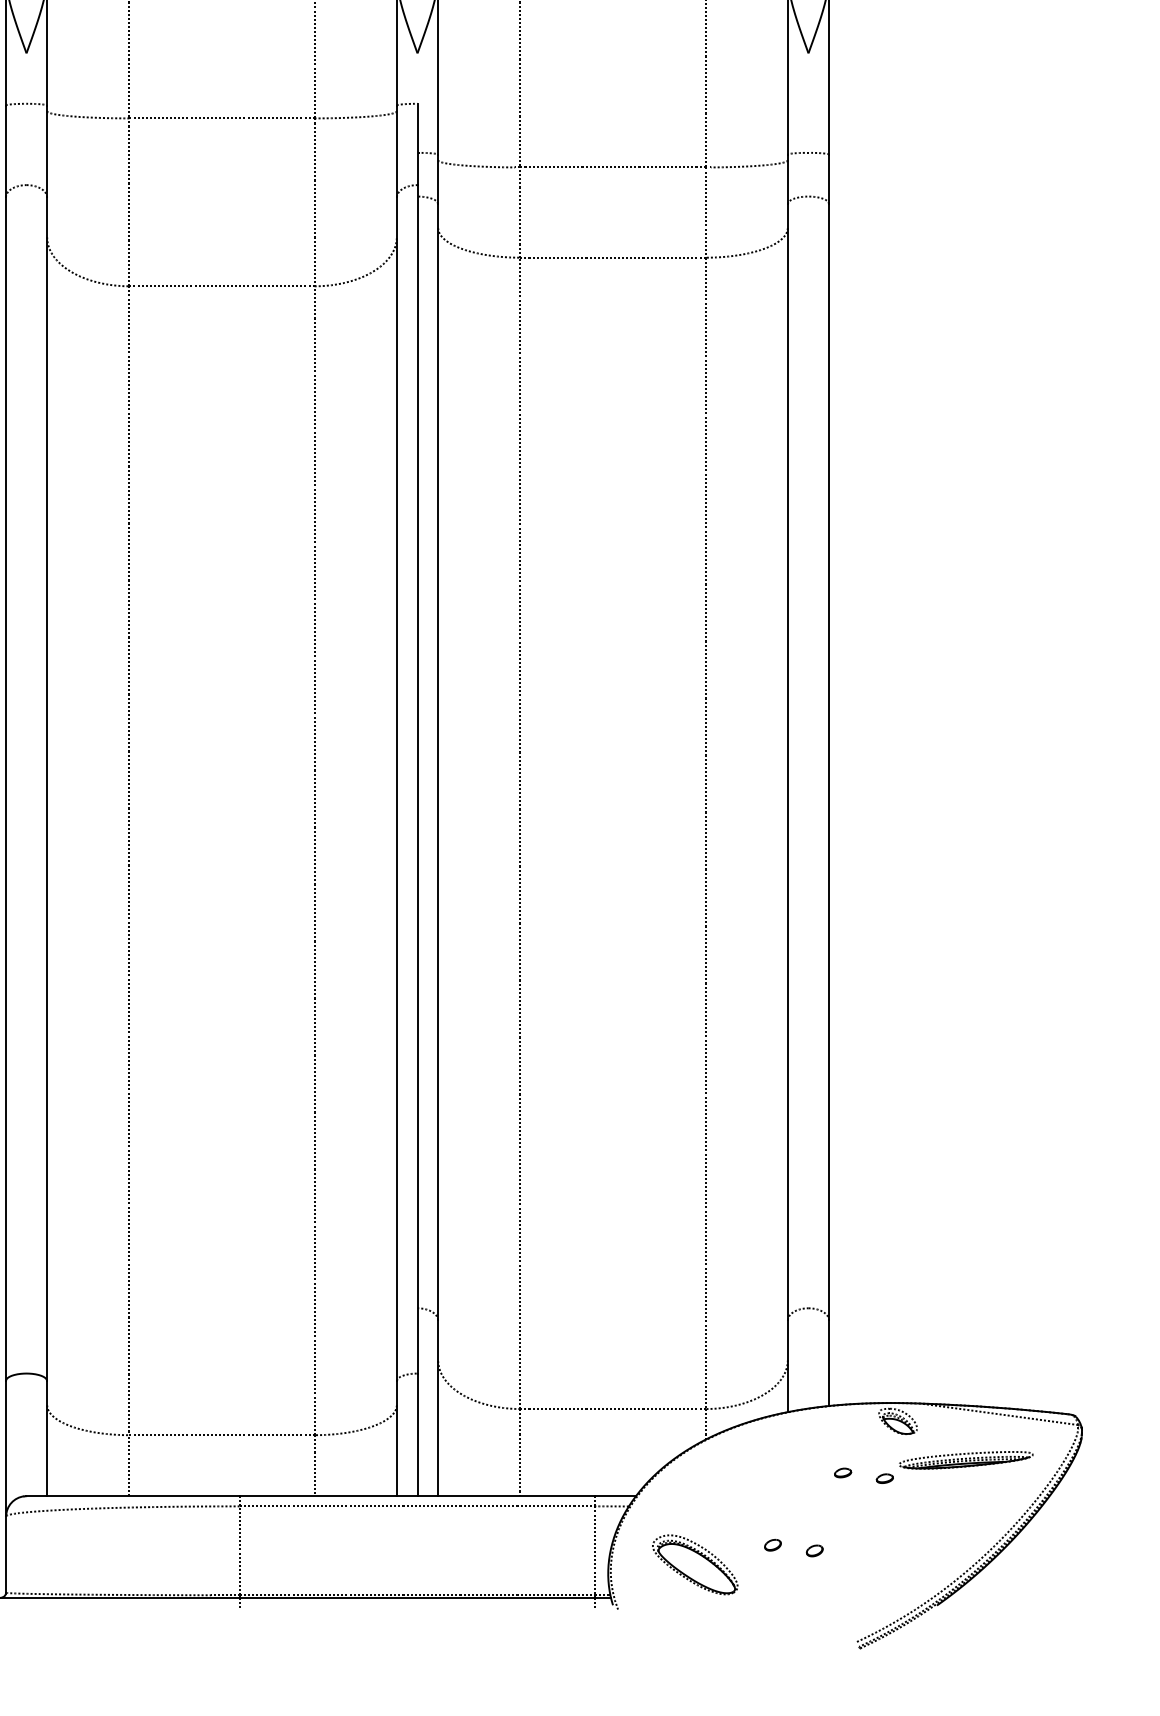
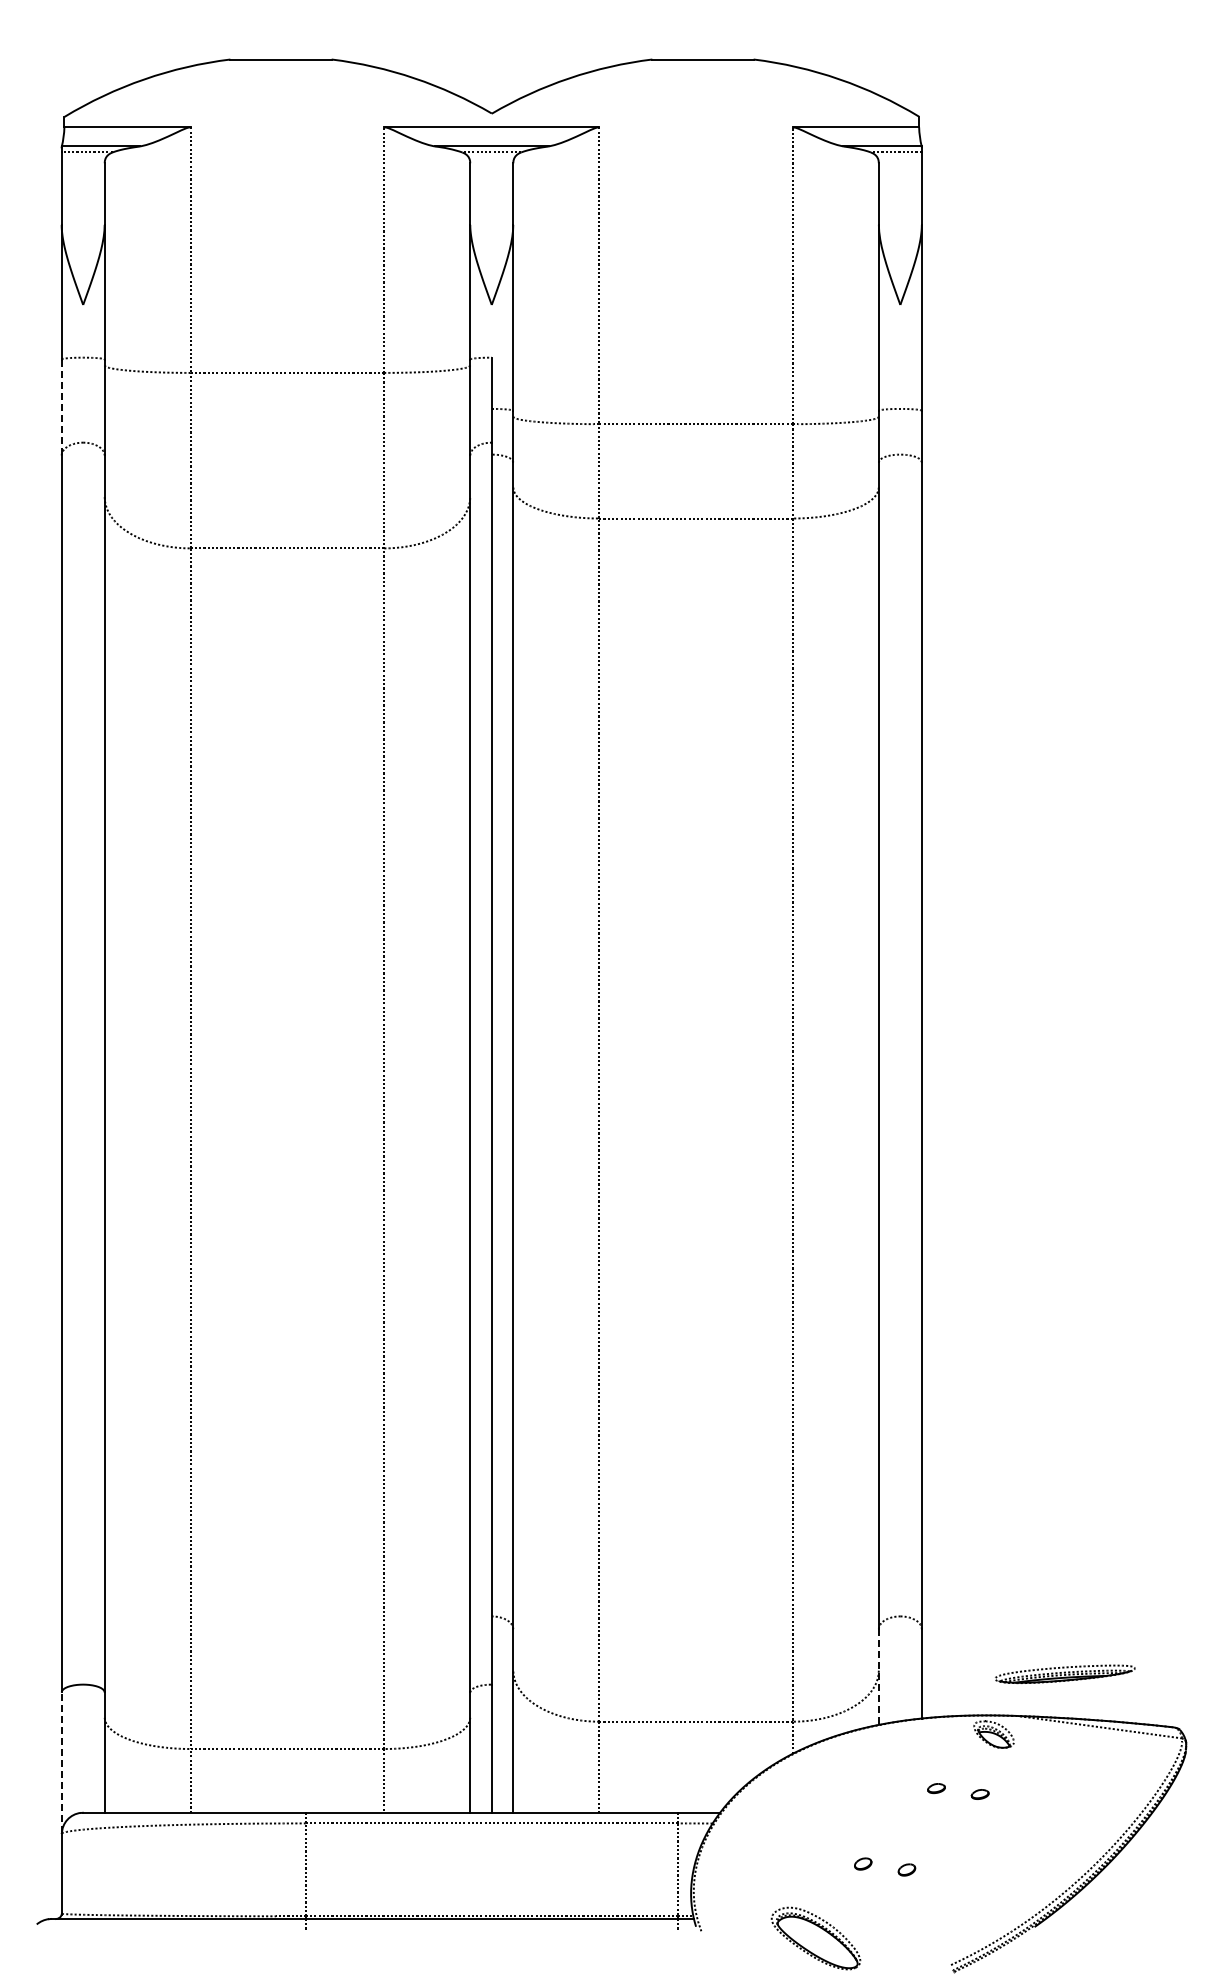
line: (5, 151) -> (61, 407), solid -> dashed
line: (787, 1366) -> (878, 1677), solid -> dashed
line: (5, 1448) -> (61, 1762), solid -> dashed
part: (966, 1459) -> (1065, 1673), moved
part: (694, 1564) -> (815, 1938), moved

